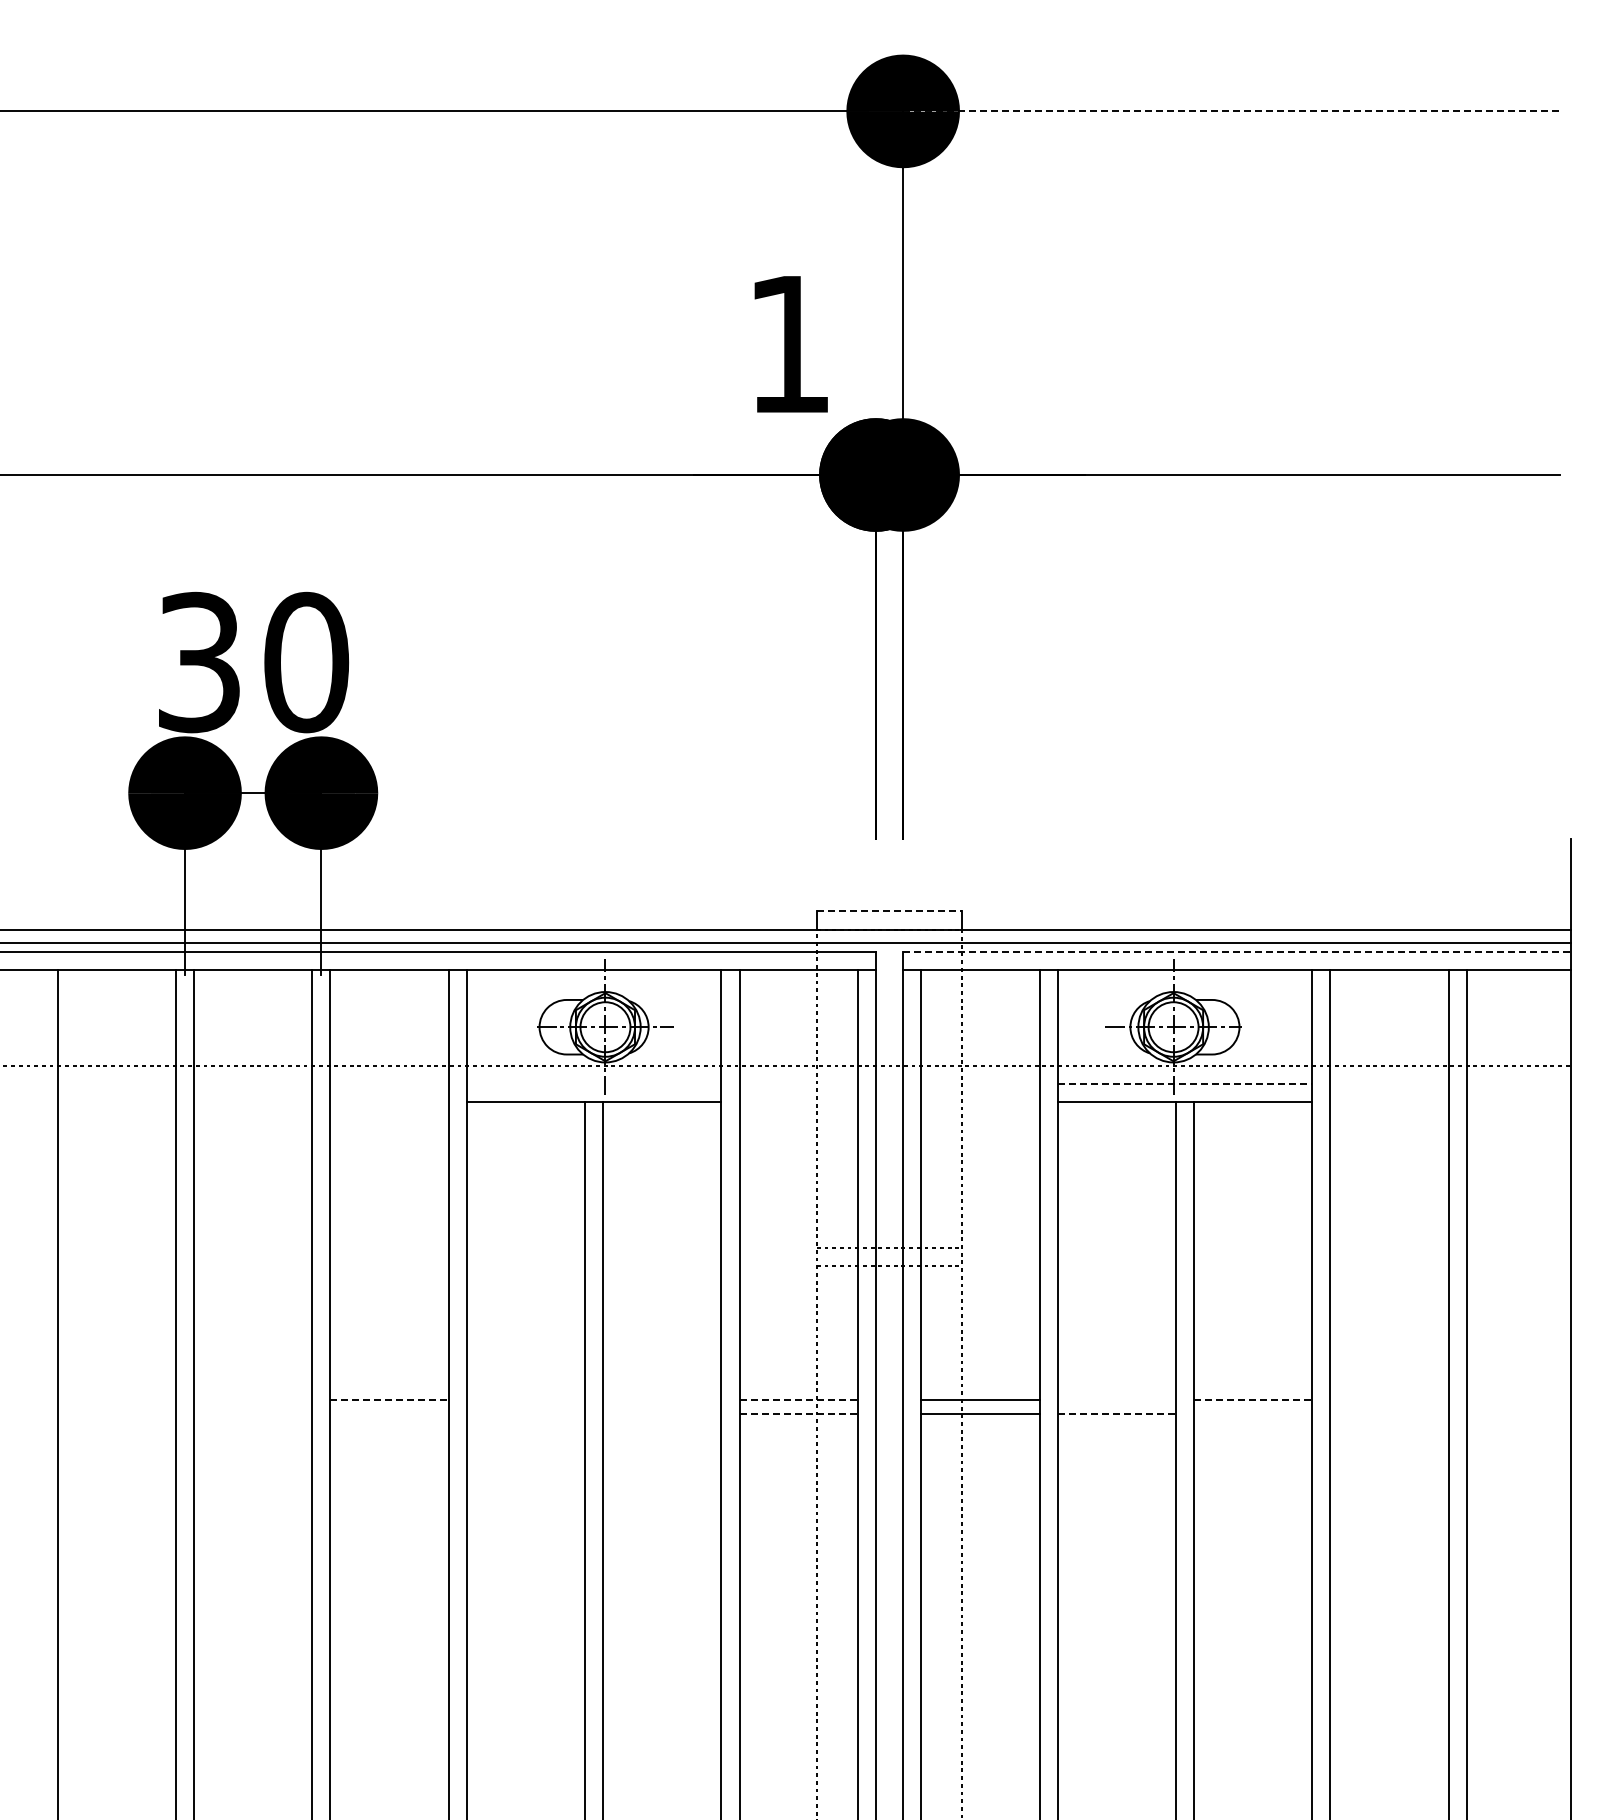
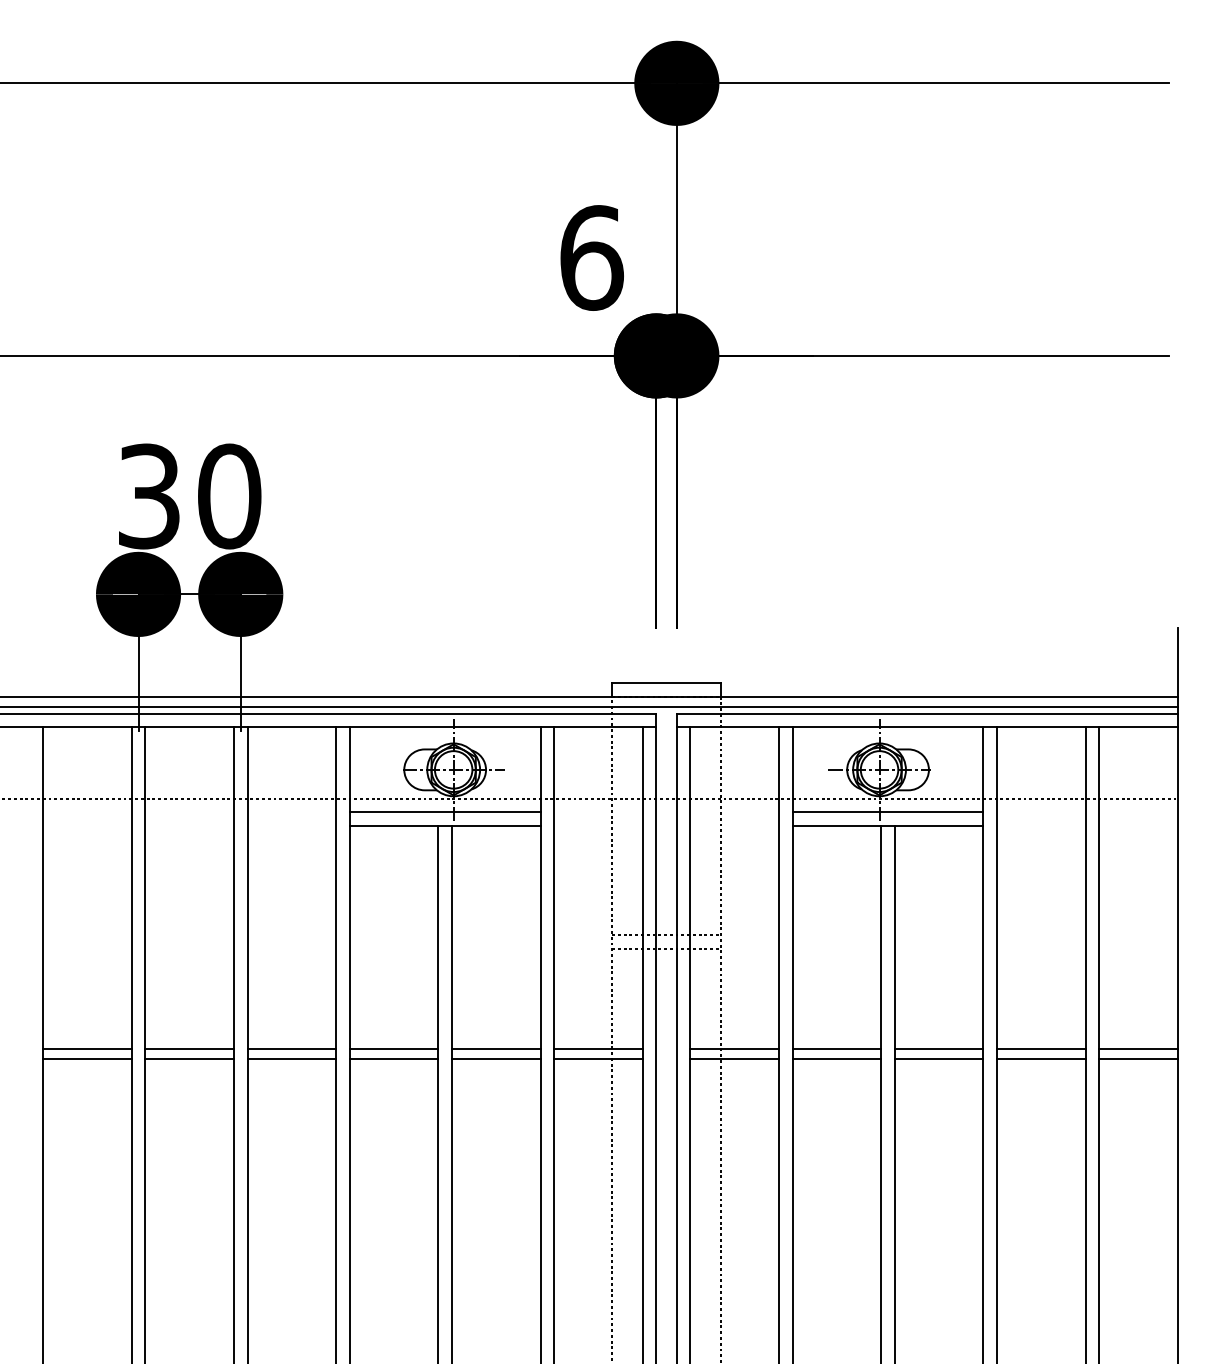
line: (1231, 111) -> (922, 83), dashed -> solid
text: (790, 344) -> (592, 258), 1 -> 6
line: (889, 911) -> (666, 683), dashed -> solid
line: (1237, 952) -> (927, 713), dashed -> solid
line: (593, 1084) -> (444, 812), added
line: (1185, 1084) -> (888, 812), dashed -> solid
line: (116, 1399) -> (87, 1048), added
line: (253, 1399) -> (189, 1048), added
line: (390, 1399) -> (292, 1048), dashed -> solid
line: (525, 1399) -> (393, 1048), added
line: (662, 1399) -> (496, 1048), added
line: (799, 1399) -> (599, 1048), dashed -> solid
line: (1116, 1399) -> (836, 1048), added
line: (1253, 1399) -> (939, 1048), dashed -> solid
line: (1389, 1399) -> (1041, 1048), added
line: (1518, 1399) -> (1138, 1048), added
line: (116, 1413) -> (87, 1059), added
line: (253, 1413) -> (189, 1059), added
line: (389, 1413) -> (291, 1059), added
line: (525, 1413) -> (393, 1059), added
line: (662, 1413) -> (496, 1059), added
line: (799, 1413) -> (599, 1059), dashed -> solid
line: (1117, 1413) -> (837, 1059), dashed -> solid
line: (1253, 1413) -> (939, 1059), added
line: (1389, 1413) -> (1041, 1059), added
line: (1518, 1413) -> (1138, 1059), added

